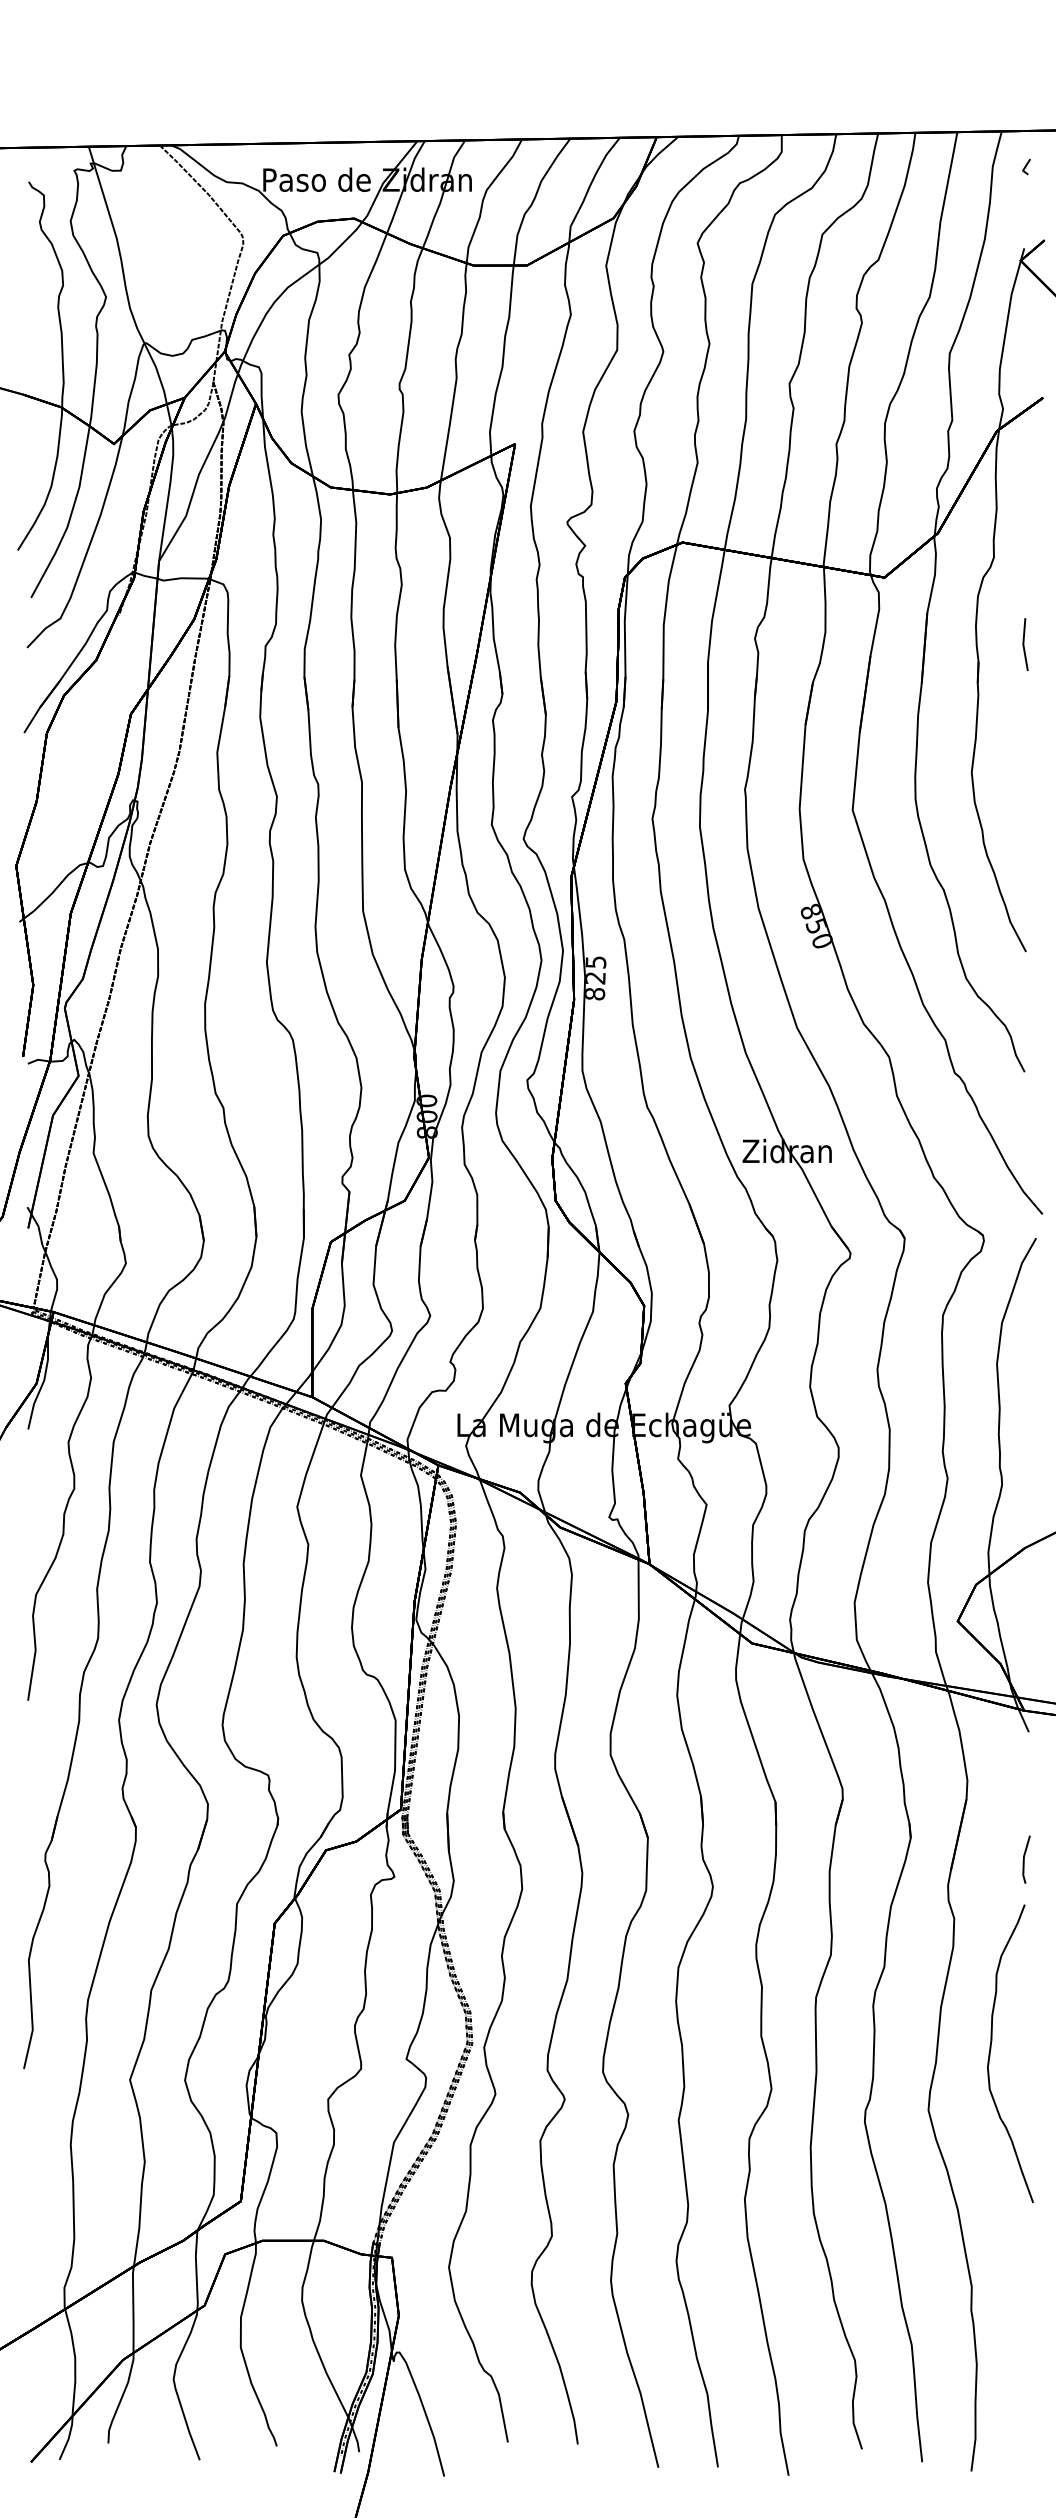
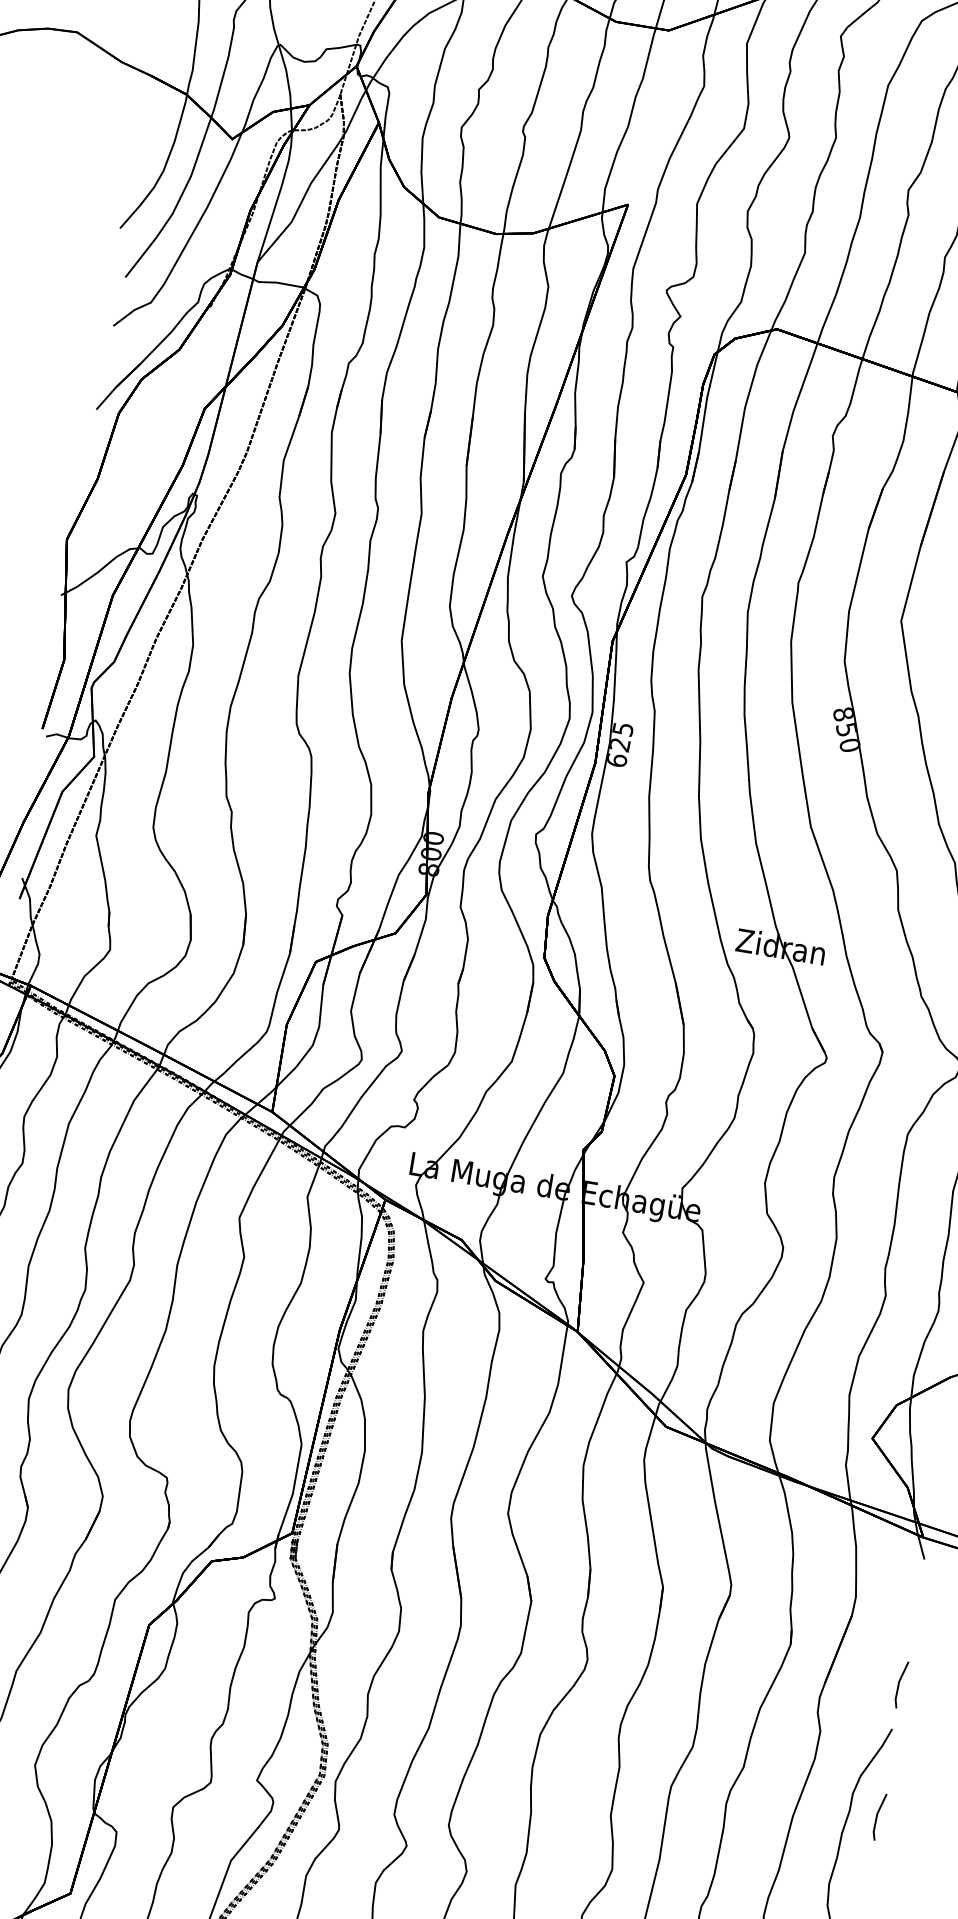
text: (594, 993) -> (616, 759), 825 -> 625
line: (1024, 1993) -> (877, 1816), added

